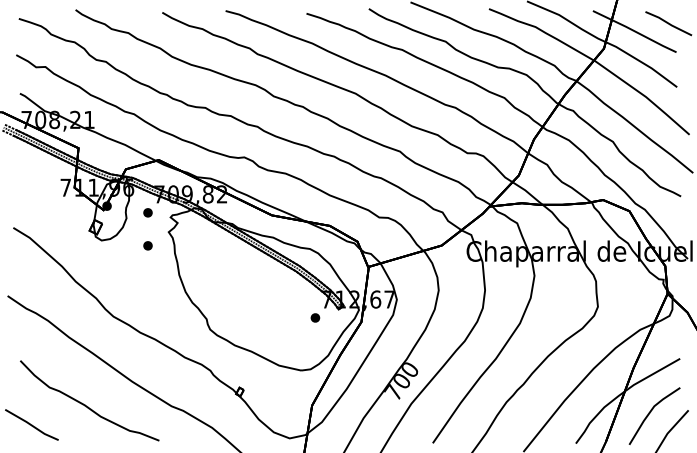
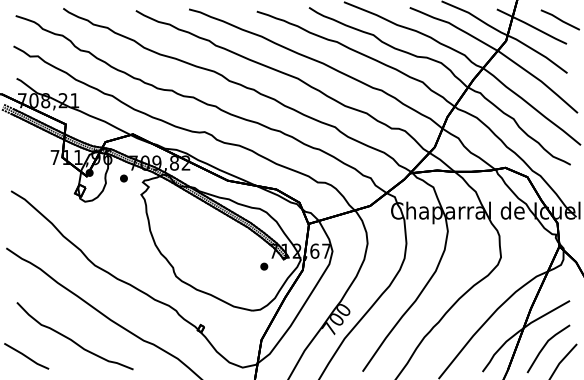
part: (147, 245) -> (123, 205), removed

